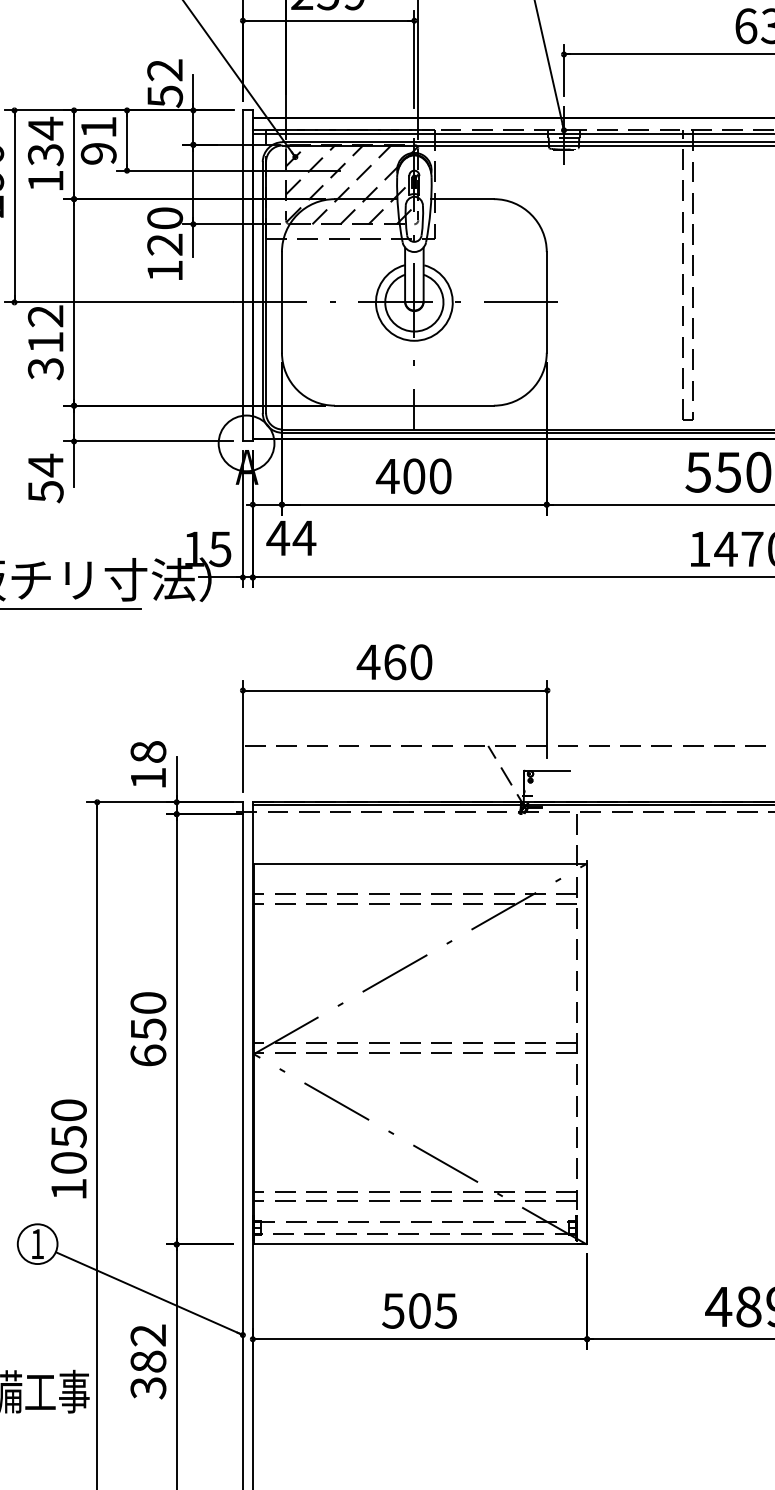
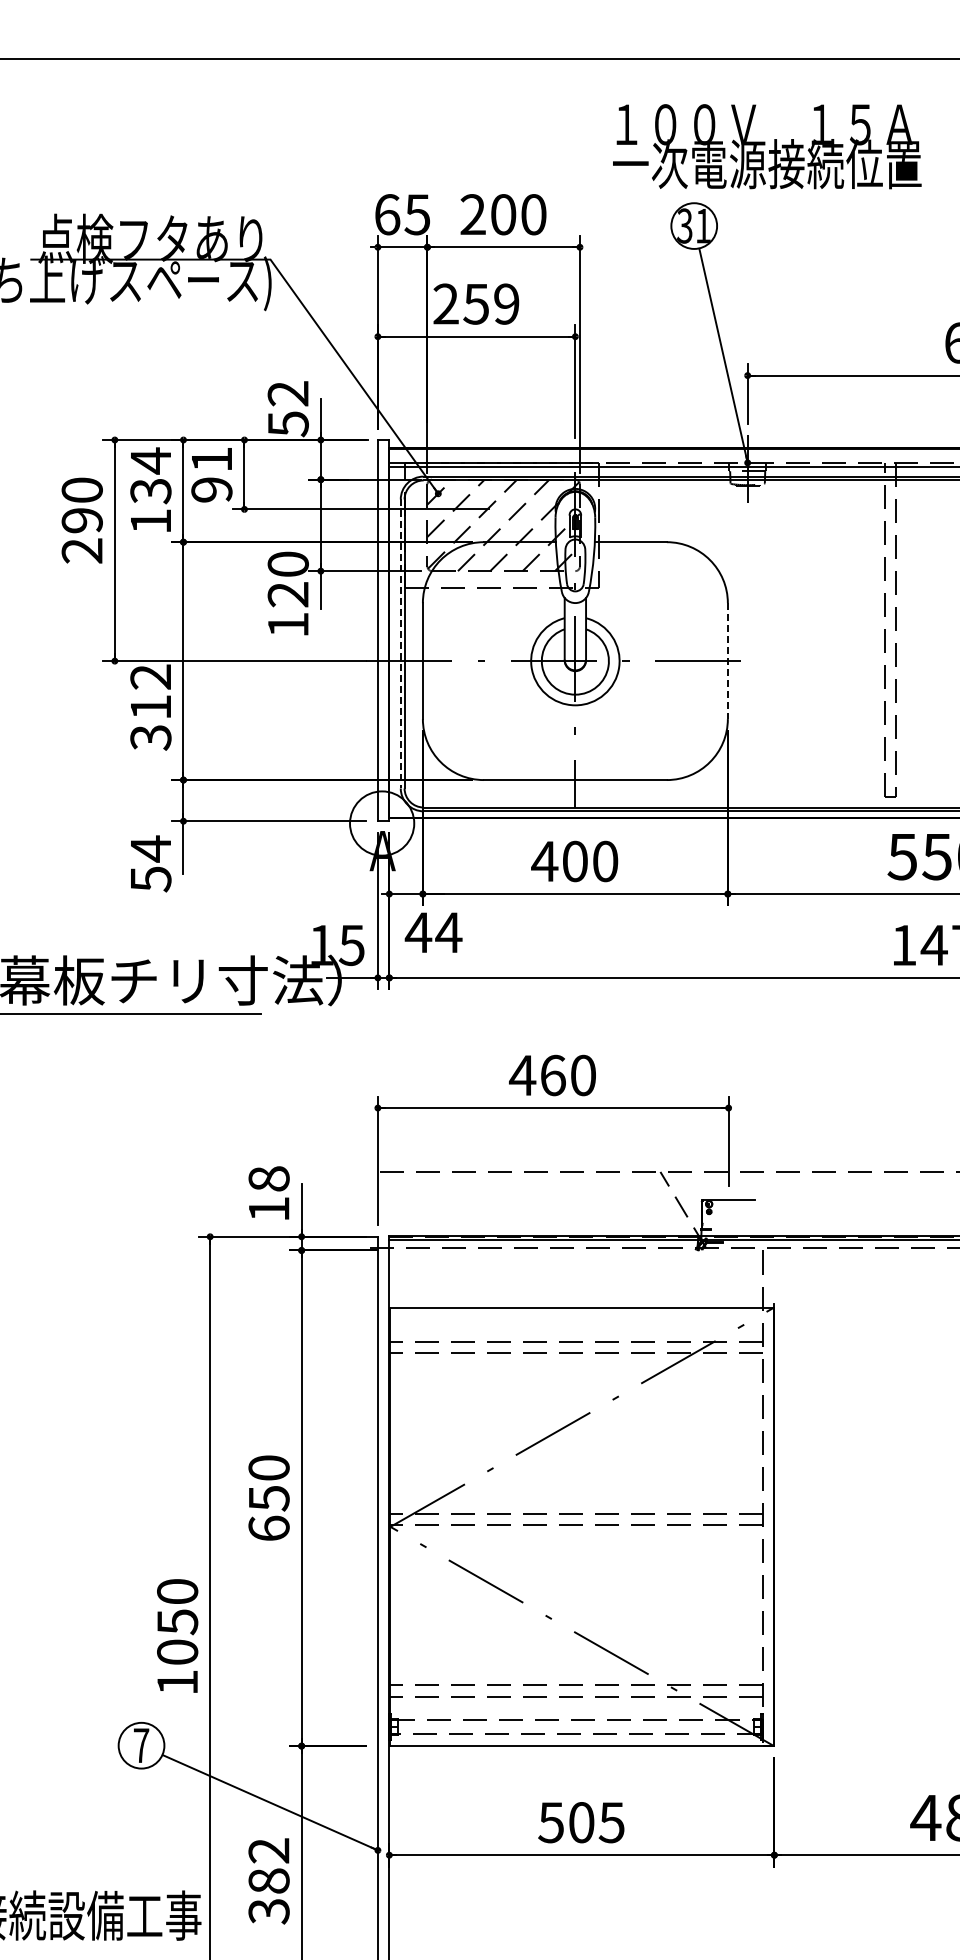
line: (262, 287) -> (400, 644), solid -> dashed
line: (546, 302) -> (727, 661), solid -> dashed
text: (37, 1243) -> (141, 1745), 1 -> 7

